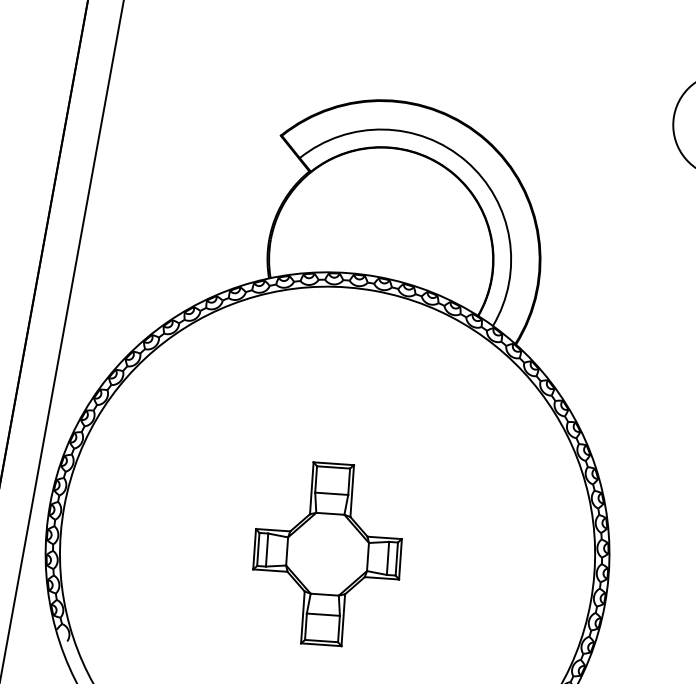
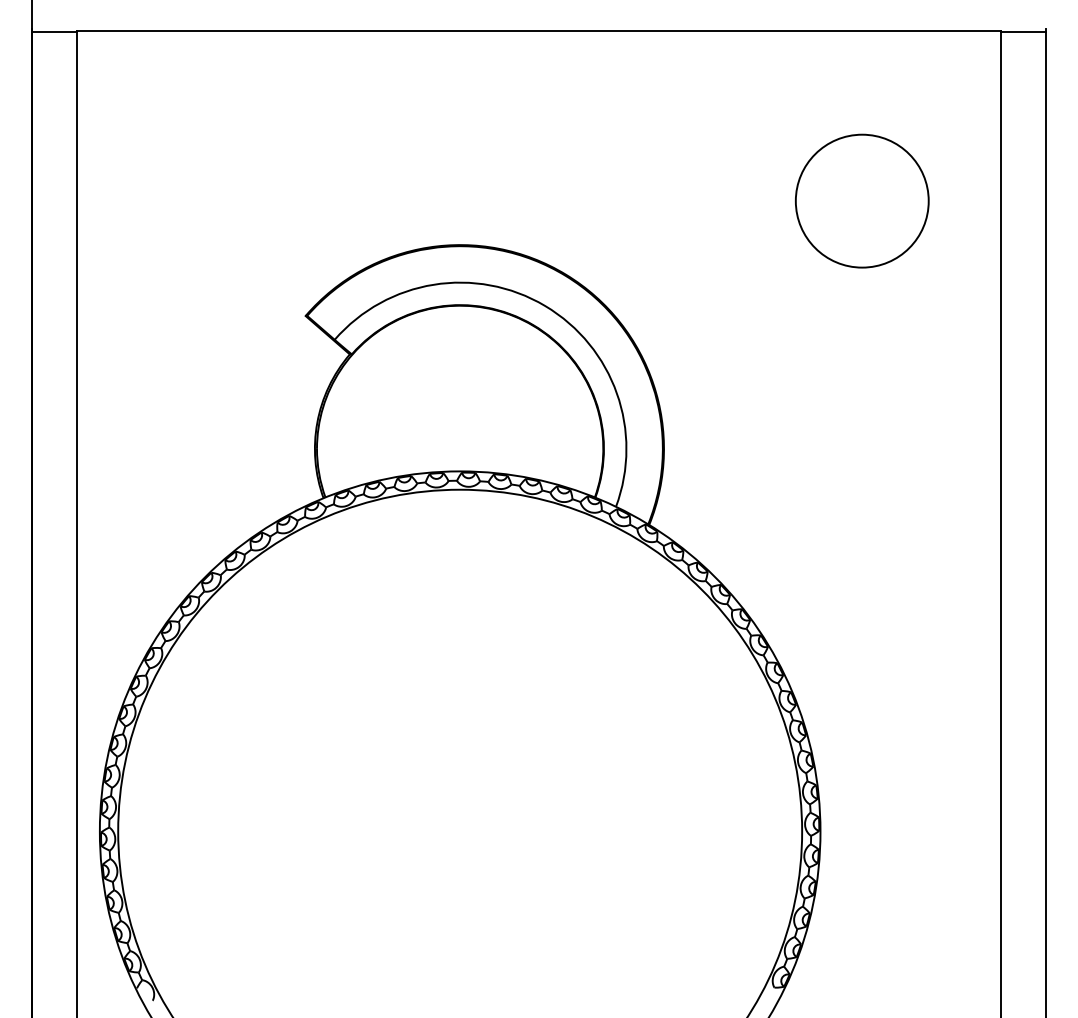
part: (327, 553) -> (459, 831), removed

